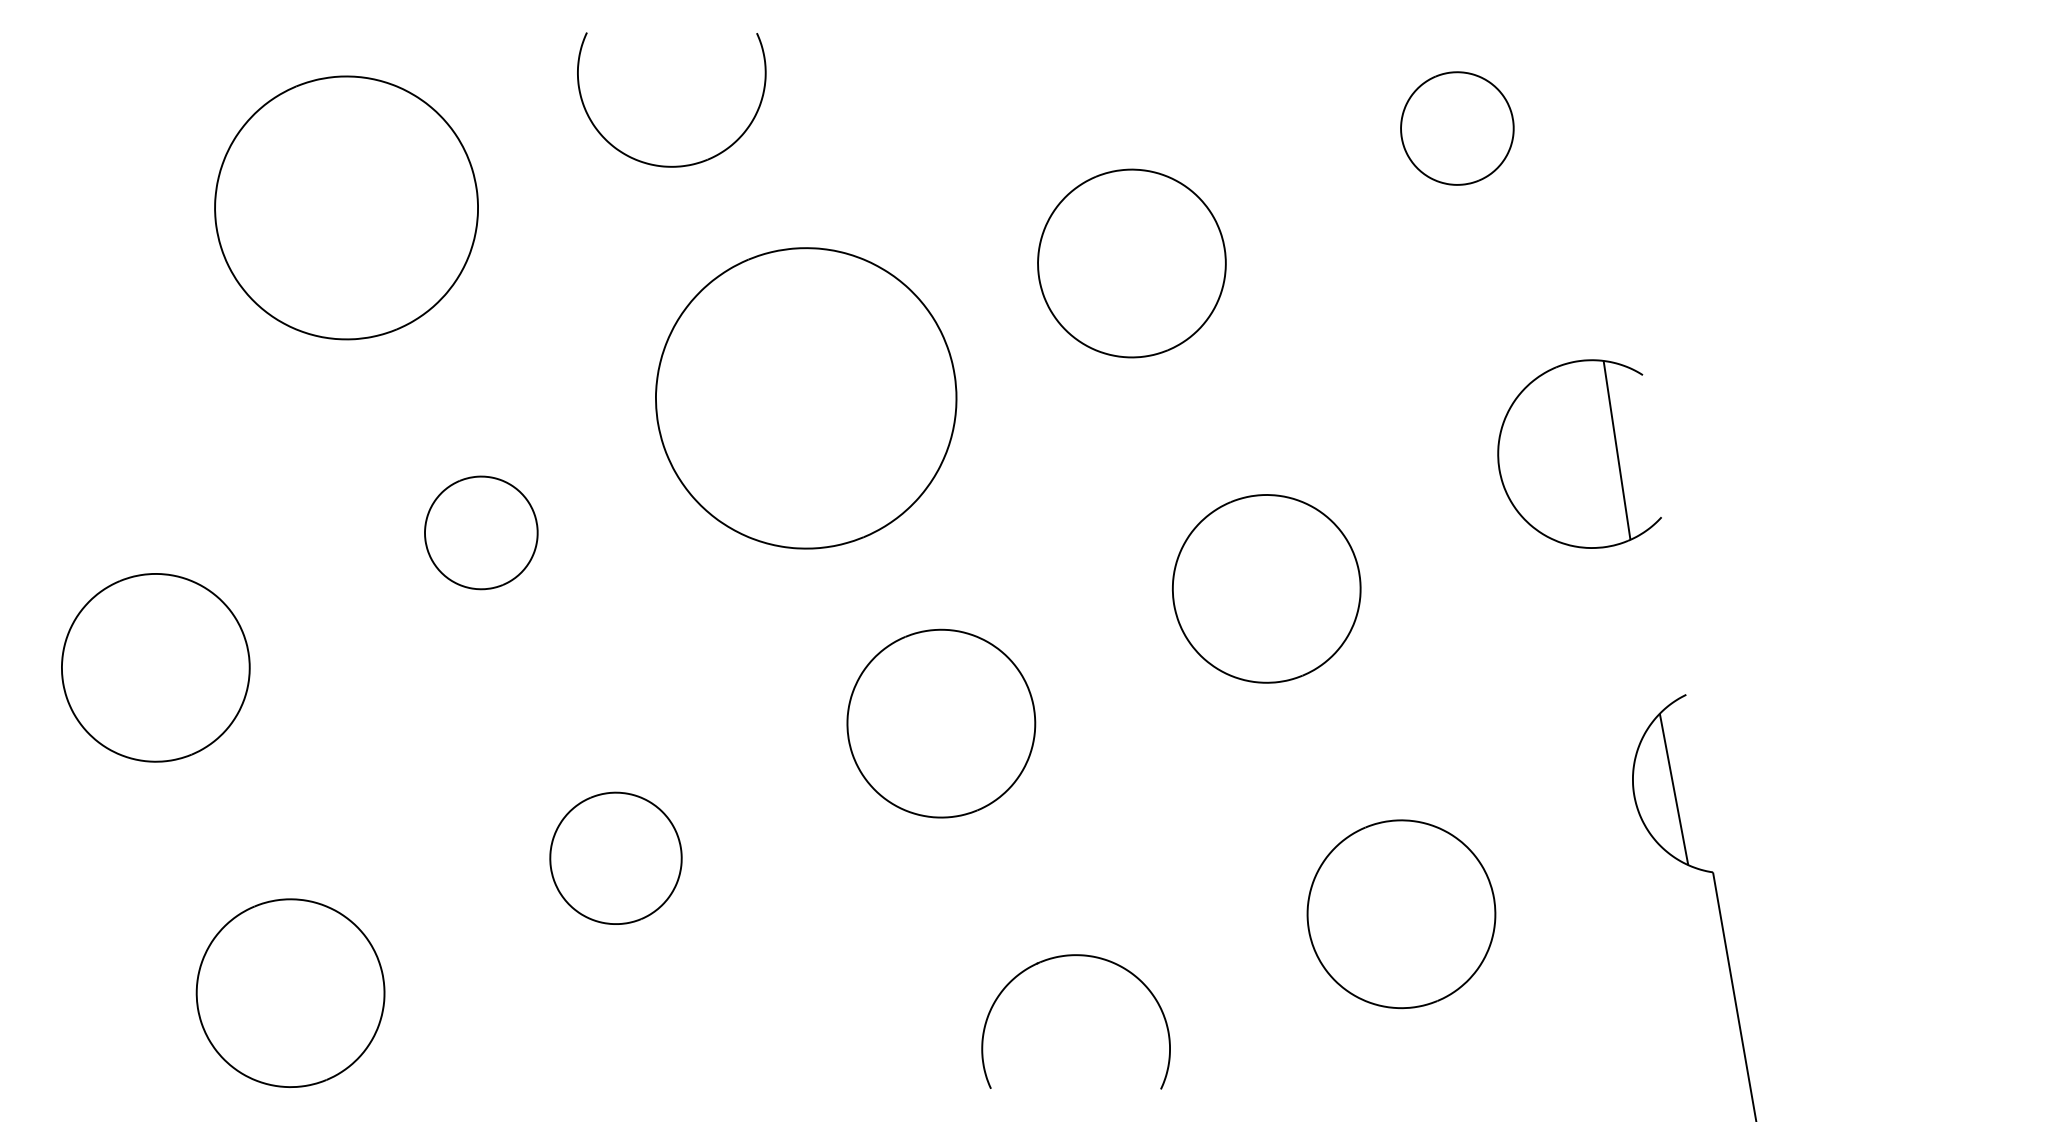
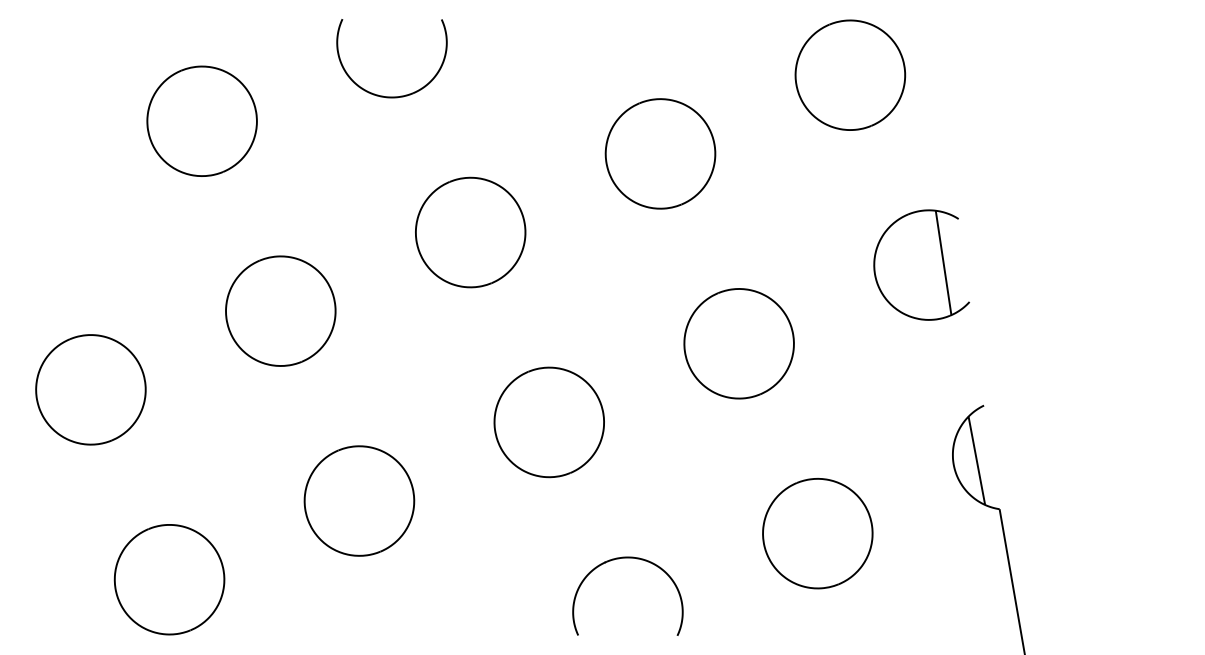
part: (1457, 127) -> (850, 74), size x1.67
part: (345, 206) -> (201, 120), size x0.71
part: (806, 398) -> (470, 232), size x0.62
part: (480, 531) -> (280, 310), size x1.67
part: (616, 857) -> (359, 500), size x1.43

